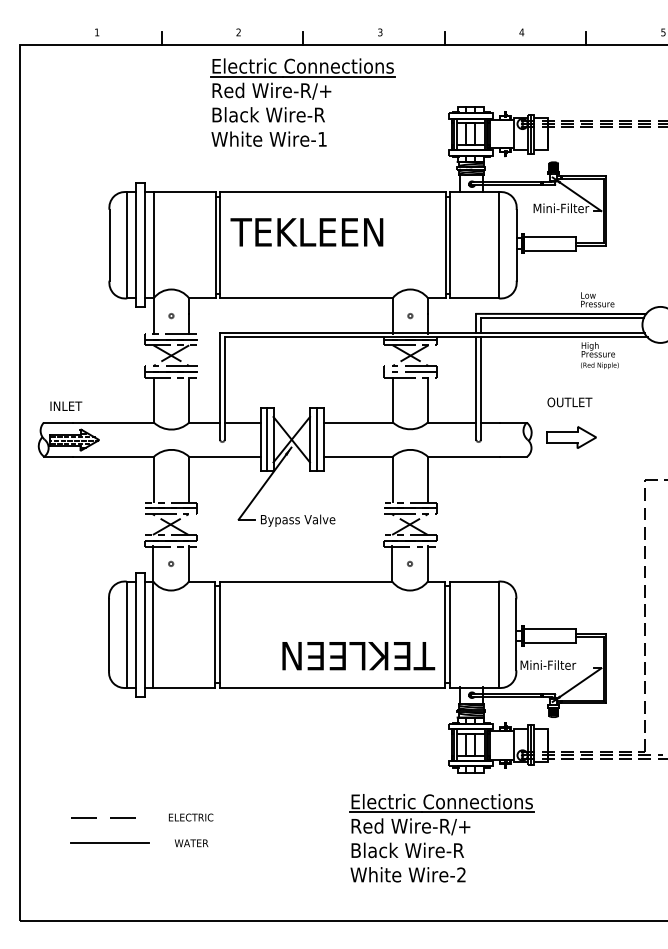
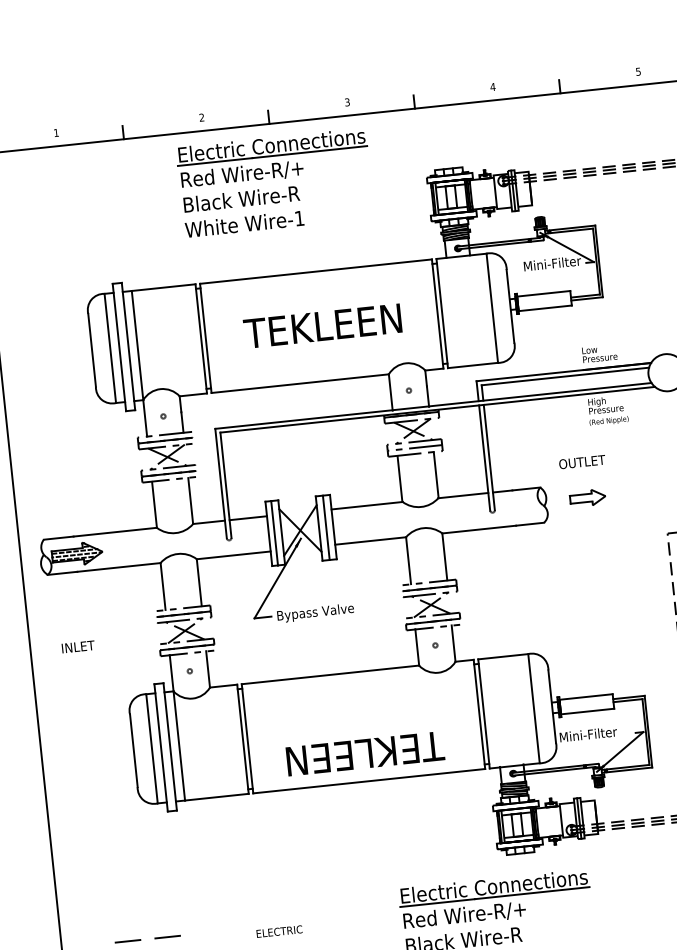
text: (306, 232) -> (322, 326), moved
text: (66, 405) -> (78, 646), moved
part: (571, 437) -> (587, 498), size x0.7
text: (358, 656) -> (365, 754), moved
text: (191, 817) -> (279, 931), moved

